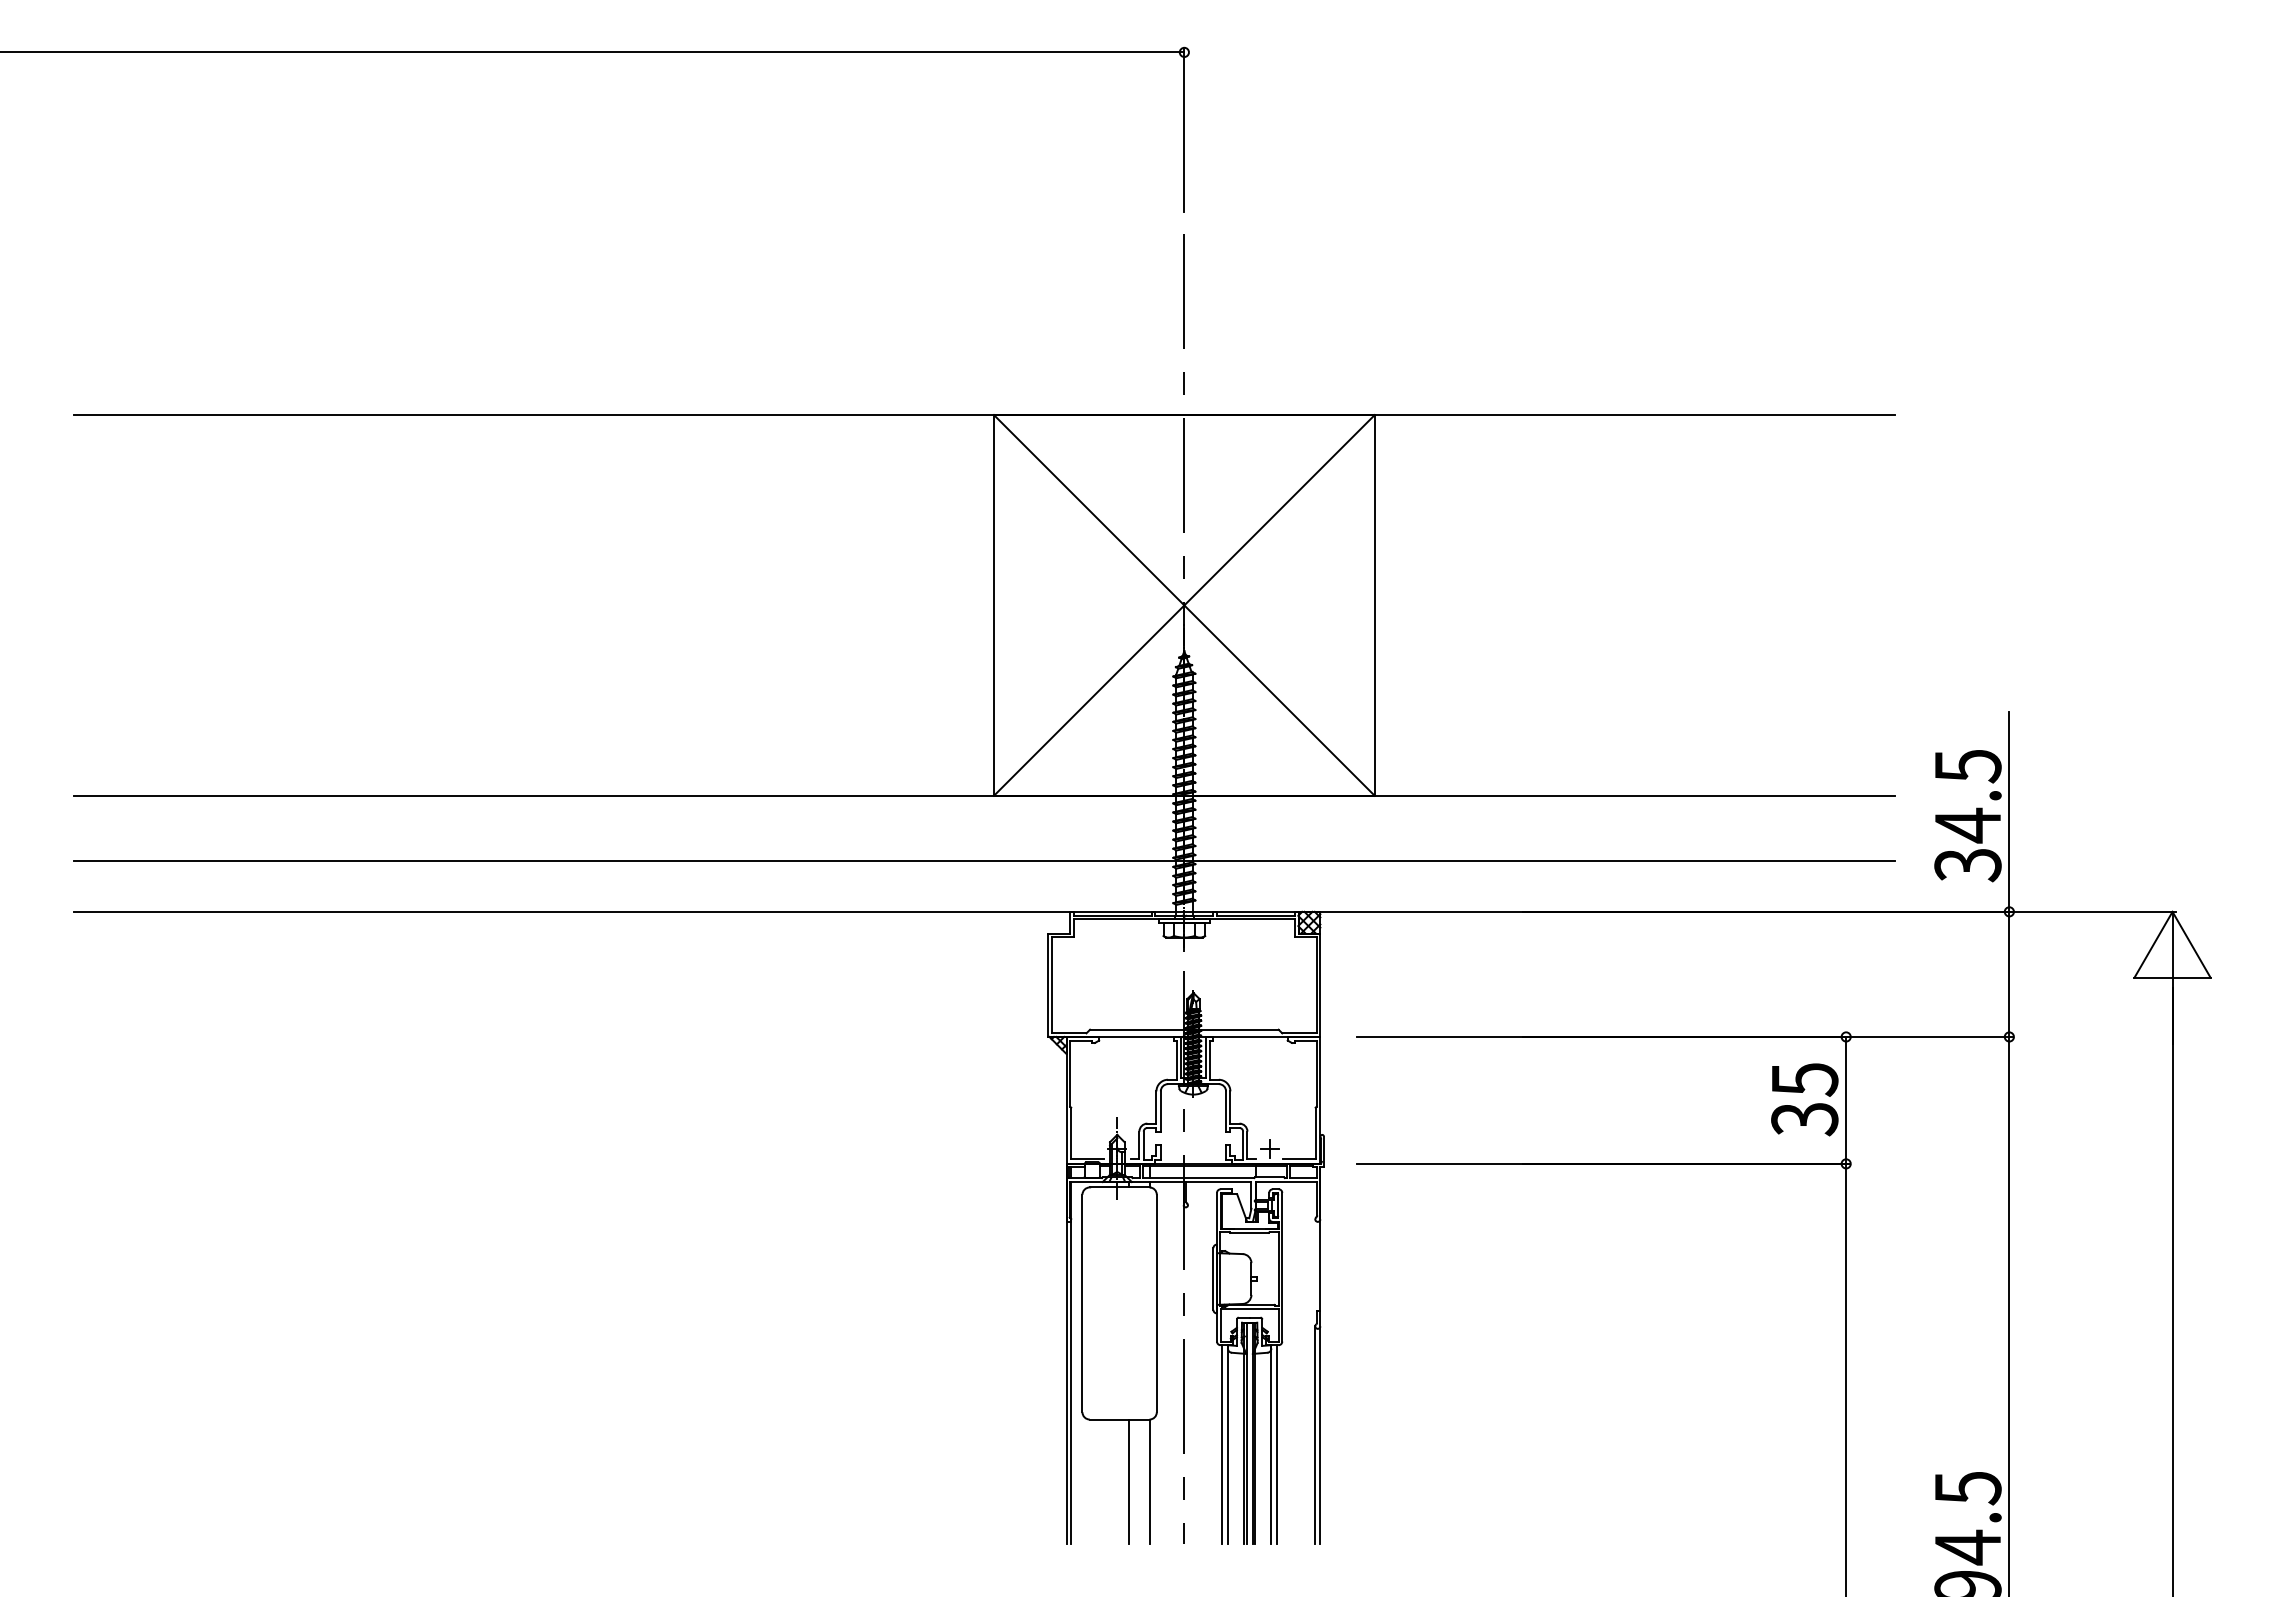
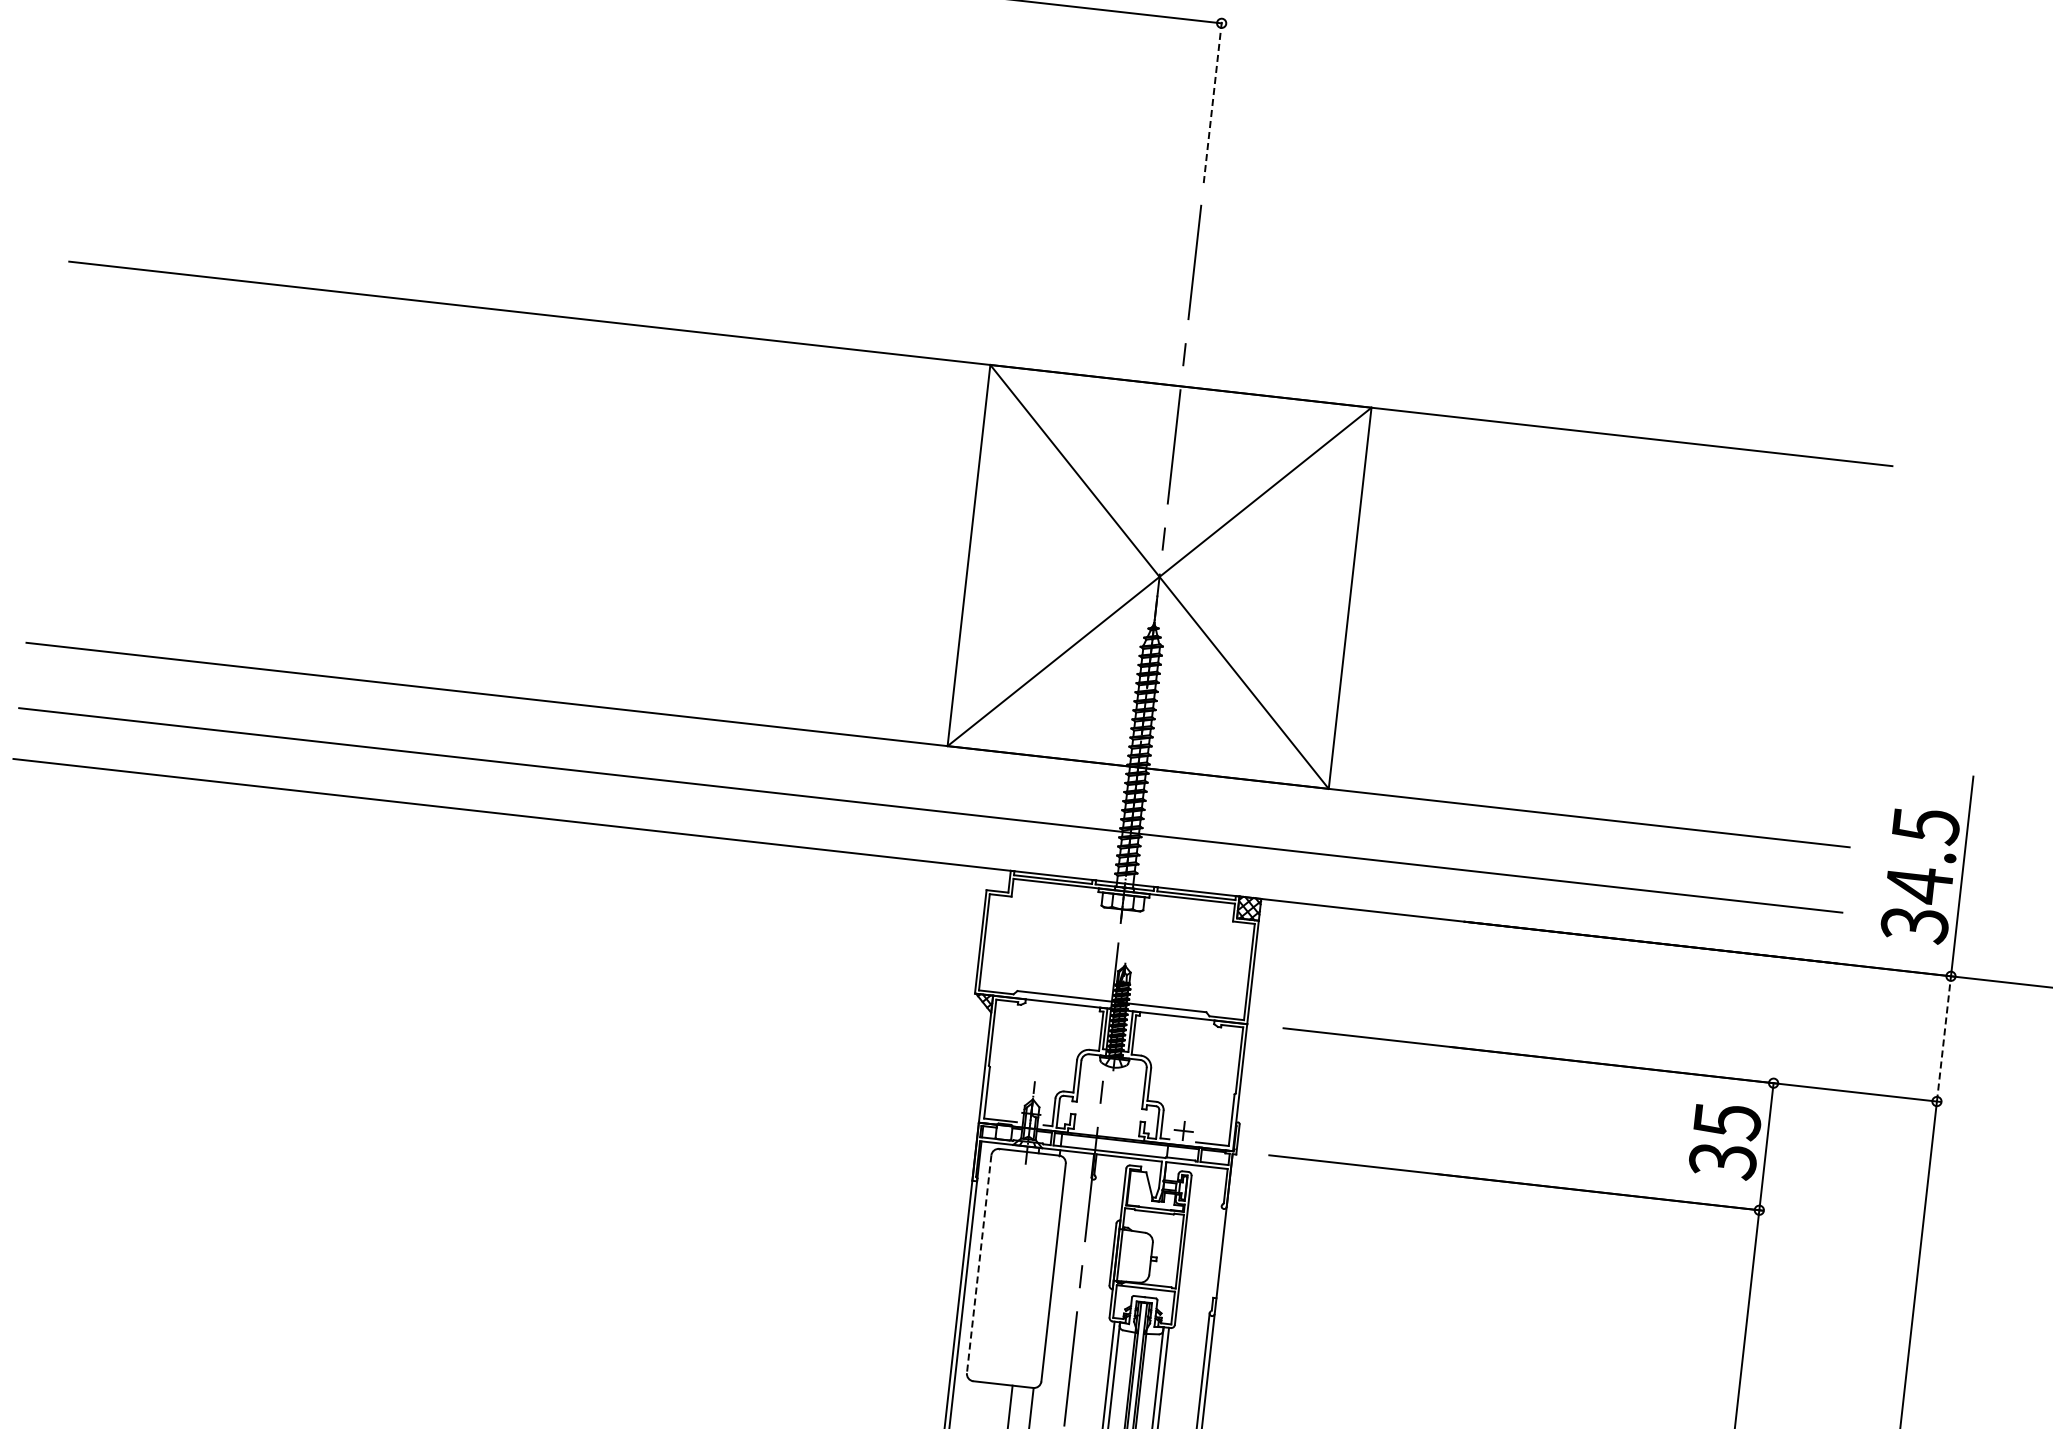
line: (1184, 130) -> (1213, 101), solid -> dashed
line: (2009, 974) -> (1944, 1039), solid -> dashed
line: (1082, 1303) -> (979, 1264), solid -> dashed

